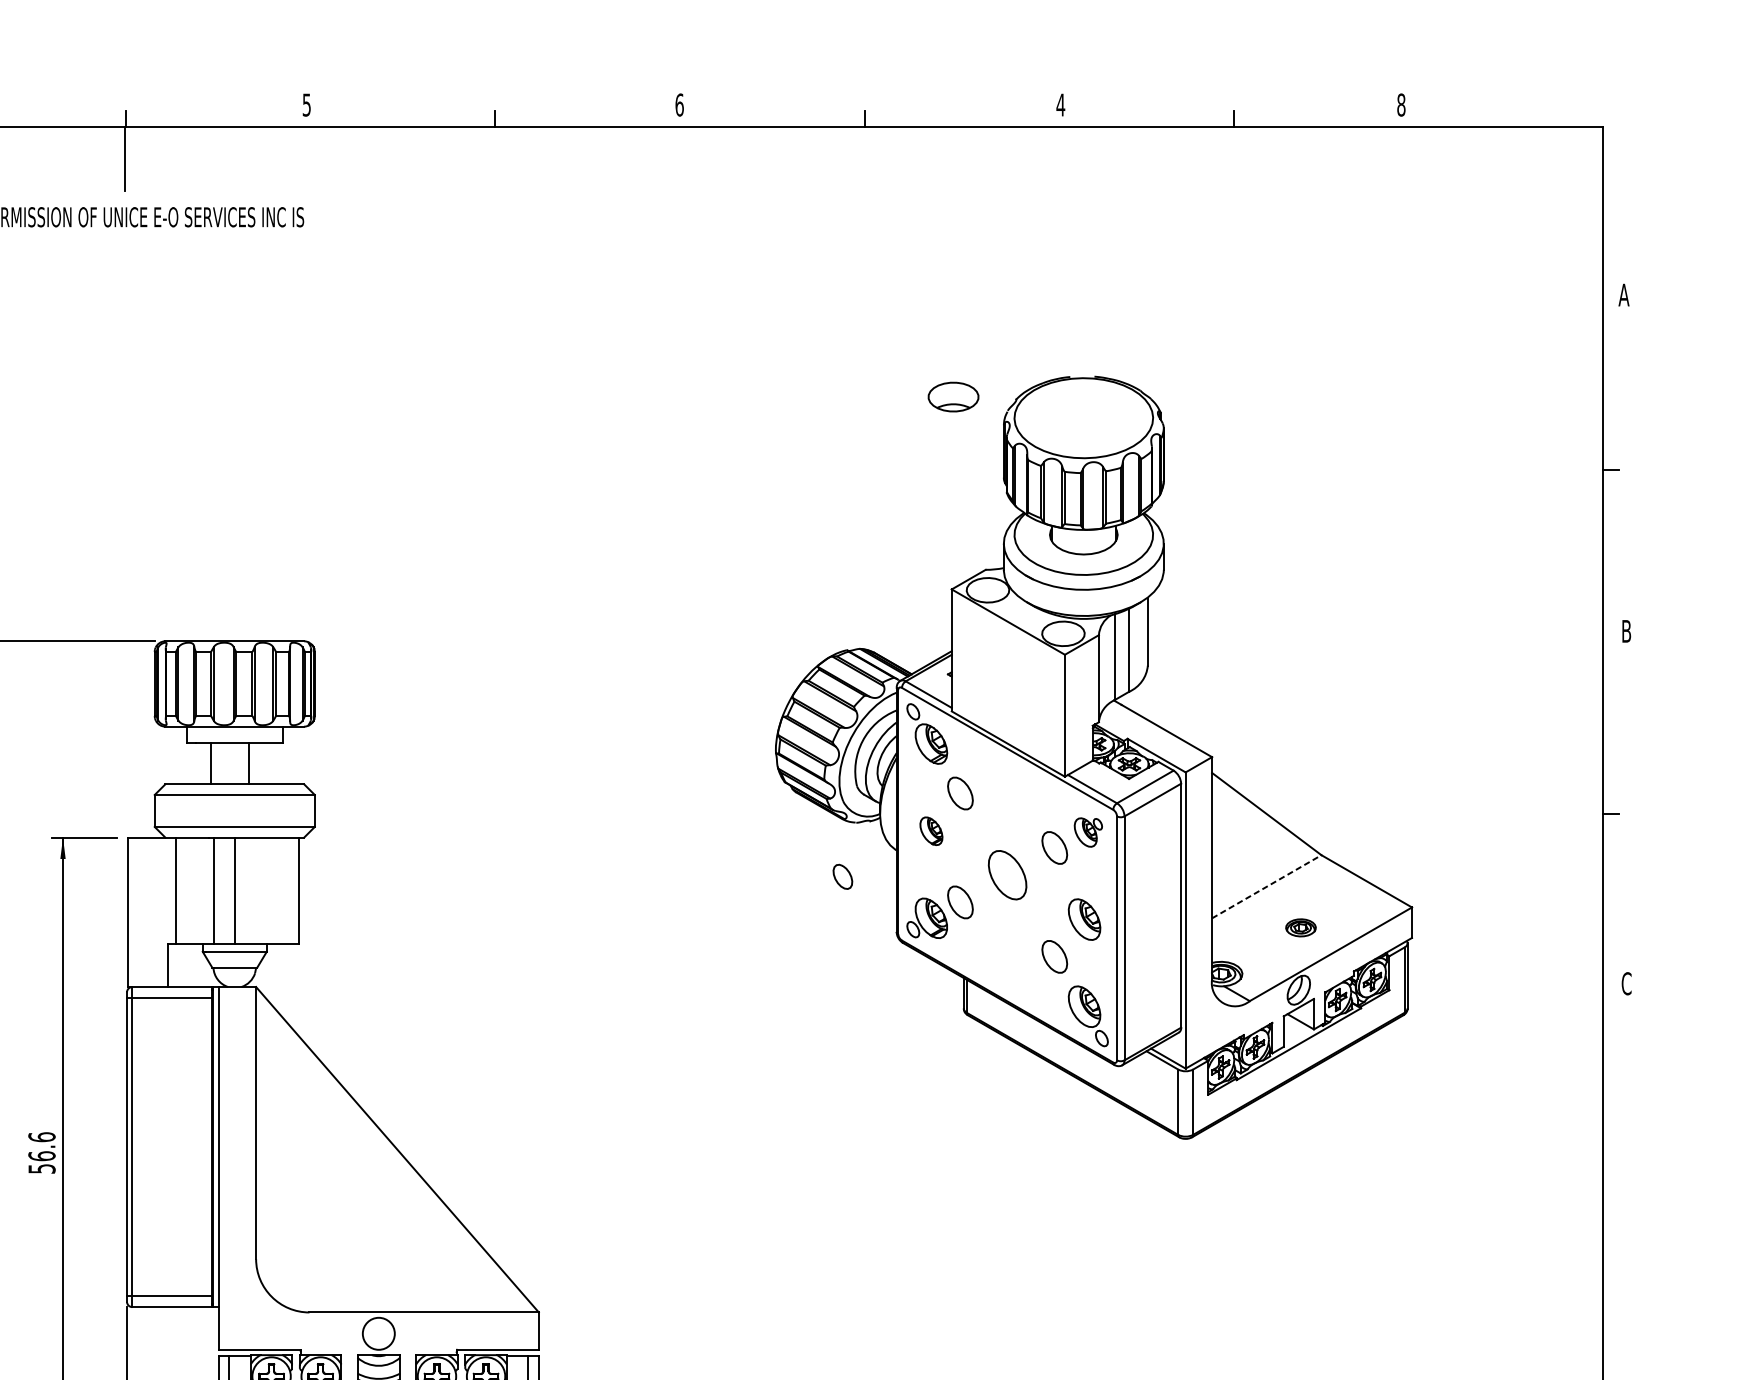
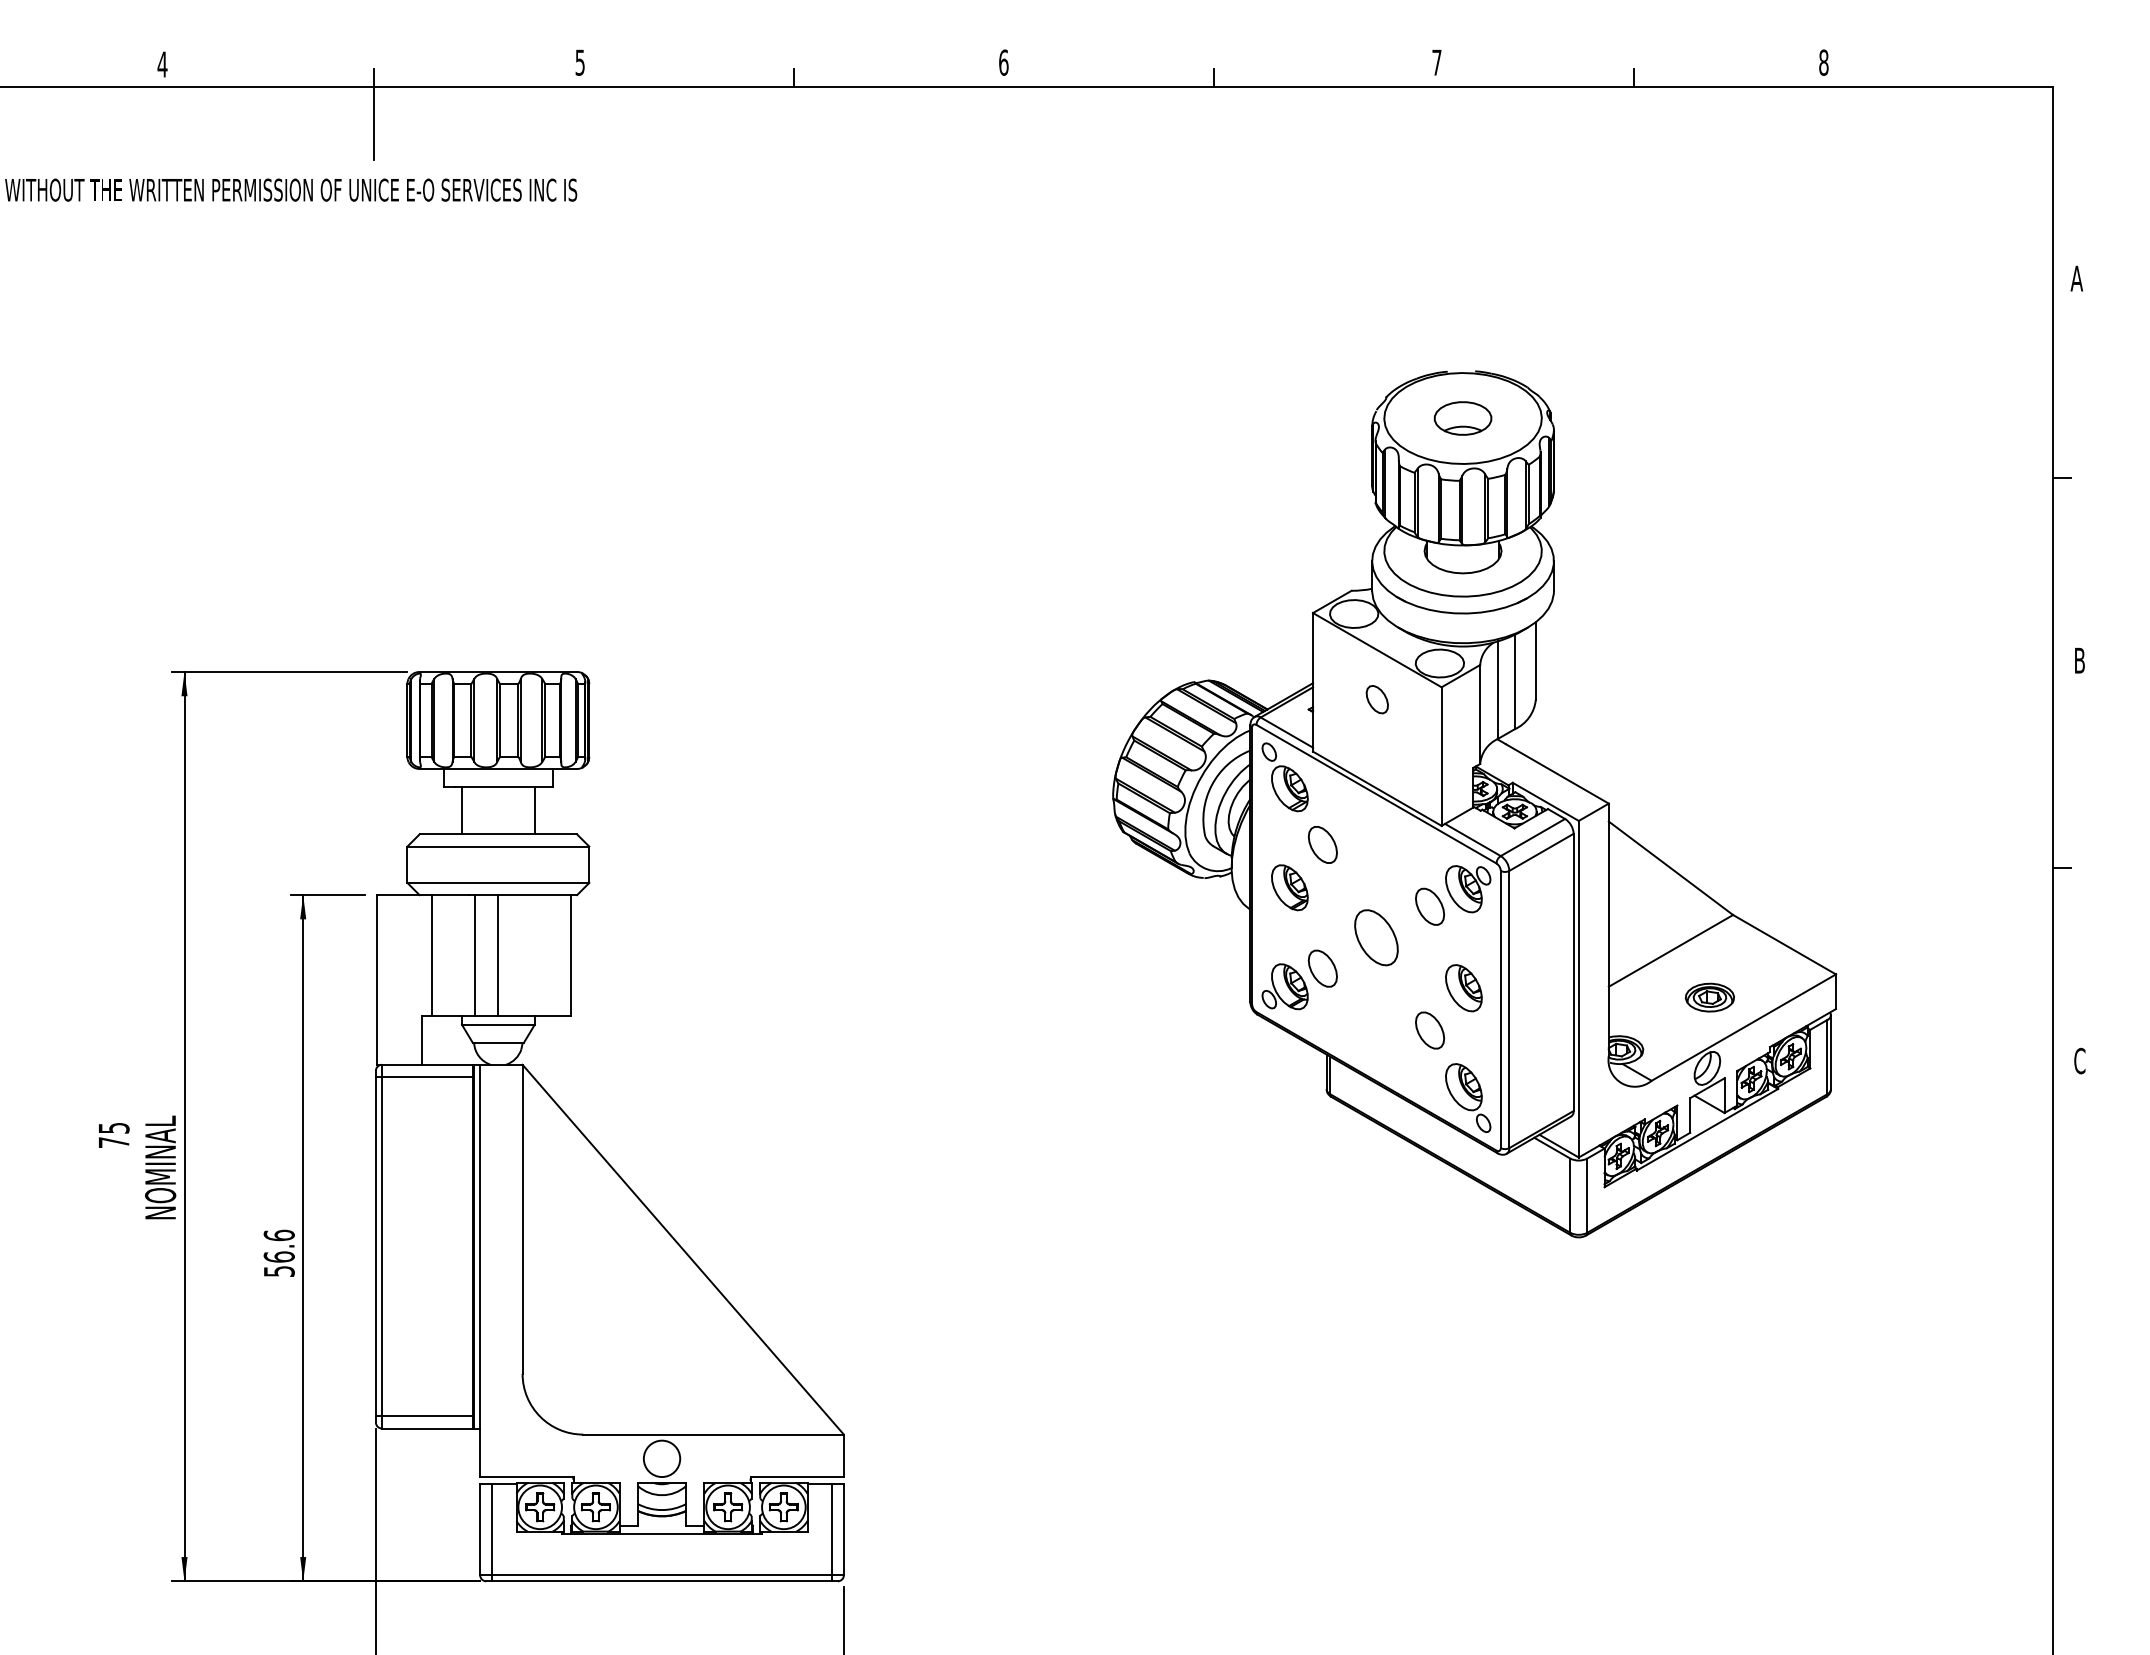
text: (1060, 104) -> (1436, 62), 4 -> 7
part: (953, 397) -> (1462, 418), moved
line: (211, 763) -> (534, 810), moved
line: (248, 763) -> (461, 810), moved
part: (931, 830) -> (1289, 887), size x1.43
part: (1088, 832) -> (1468, 889), size x1.43
part: (842, 876) -> (1376, 699), moved
line: (1266, 886) -> (1670, 950), dashed -> solid
part: (1300, 927) -> (1709, 997), size x1.43

